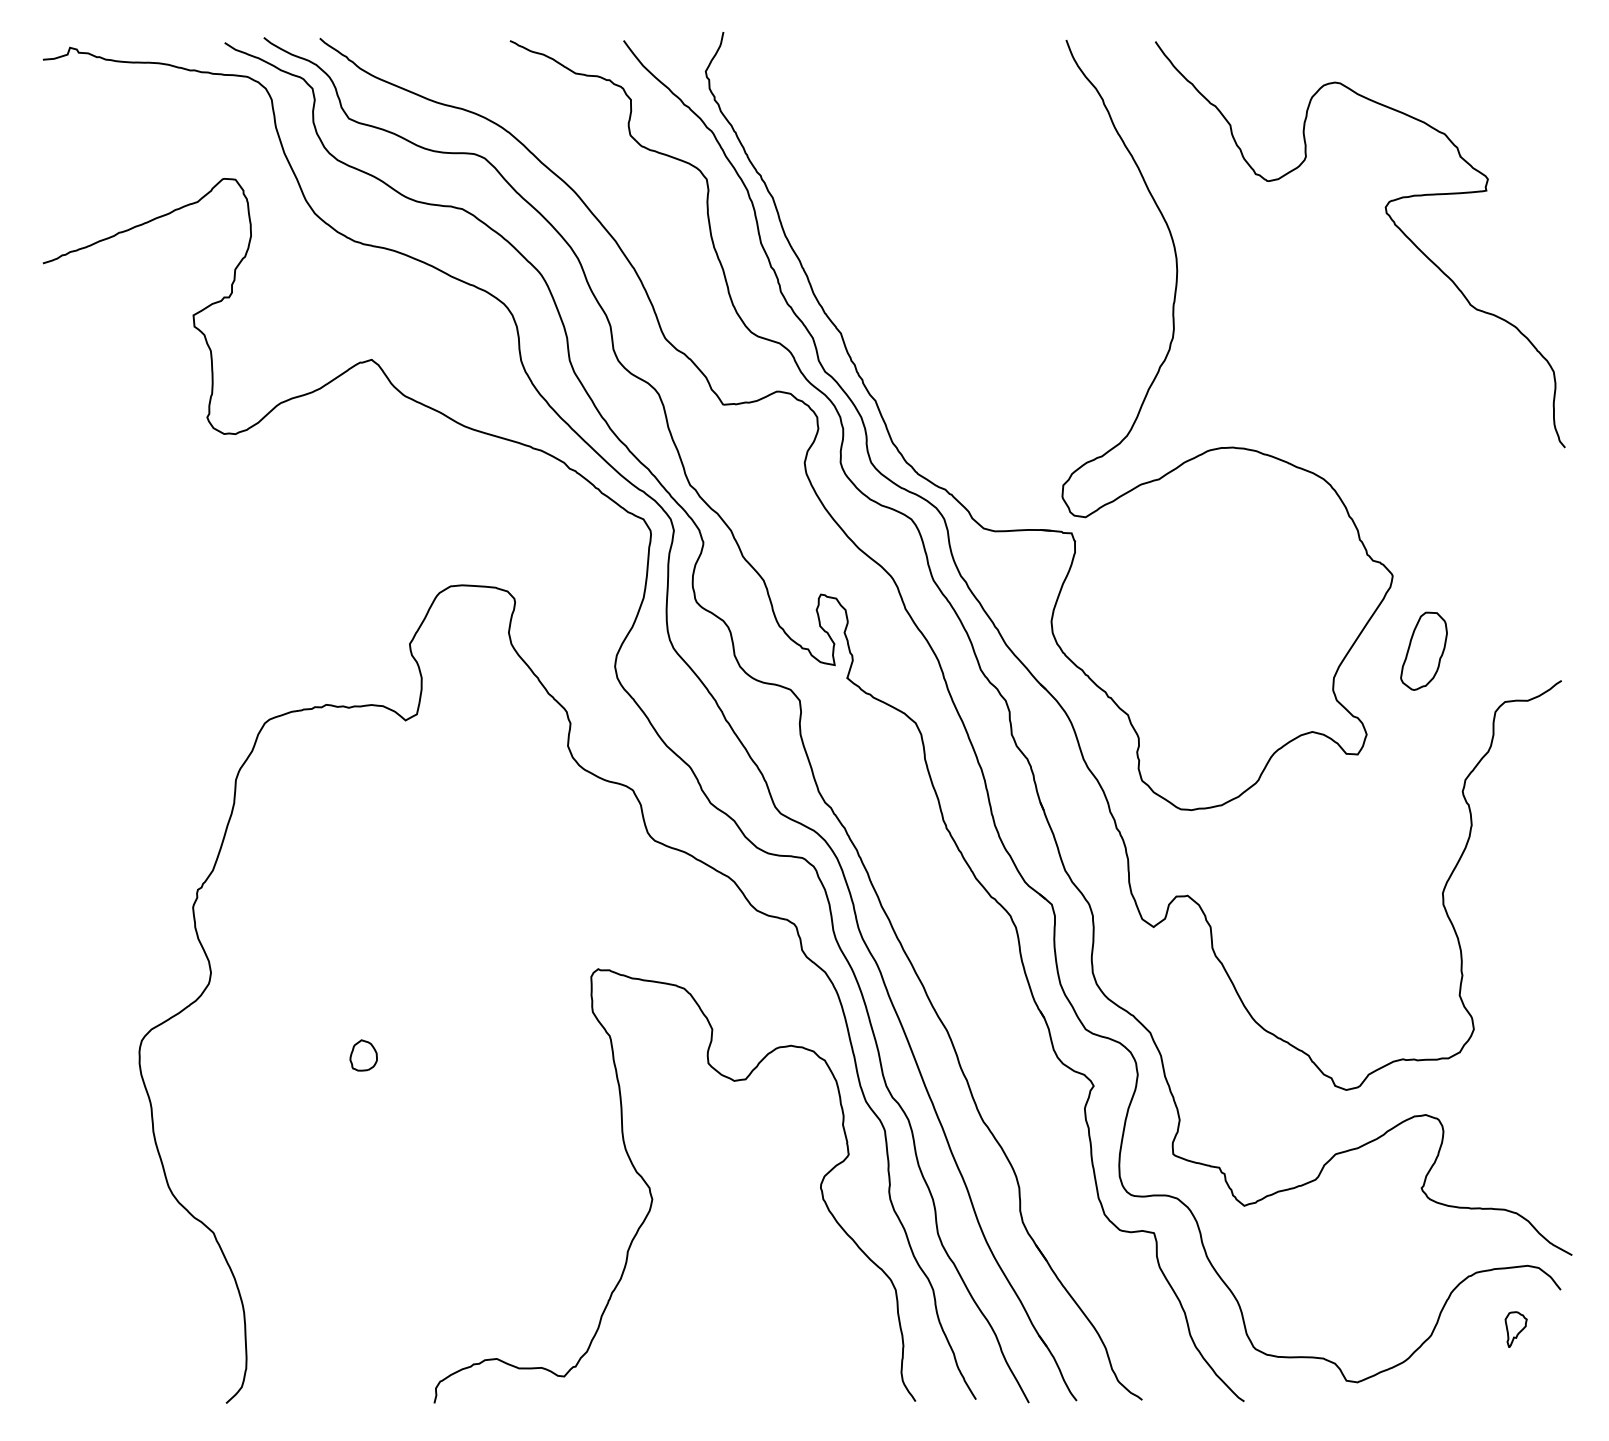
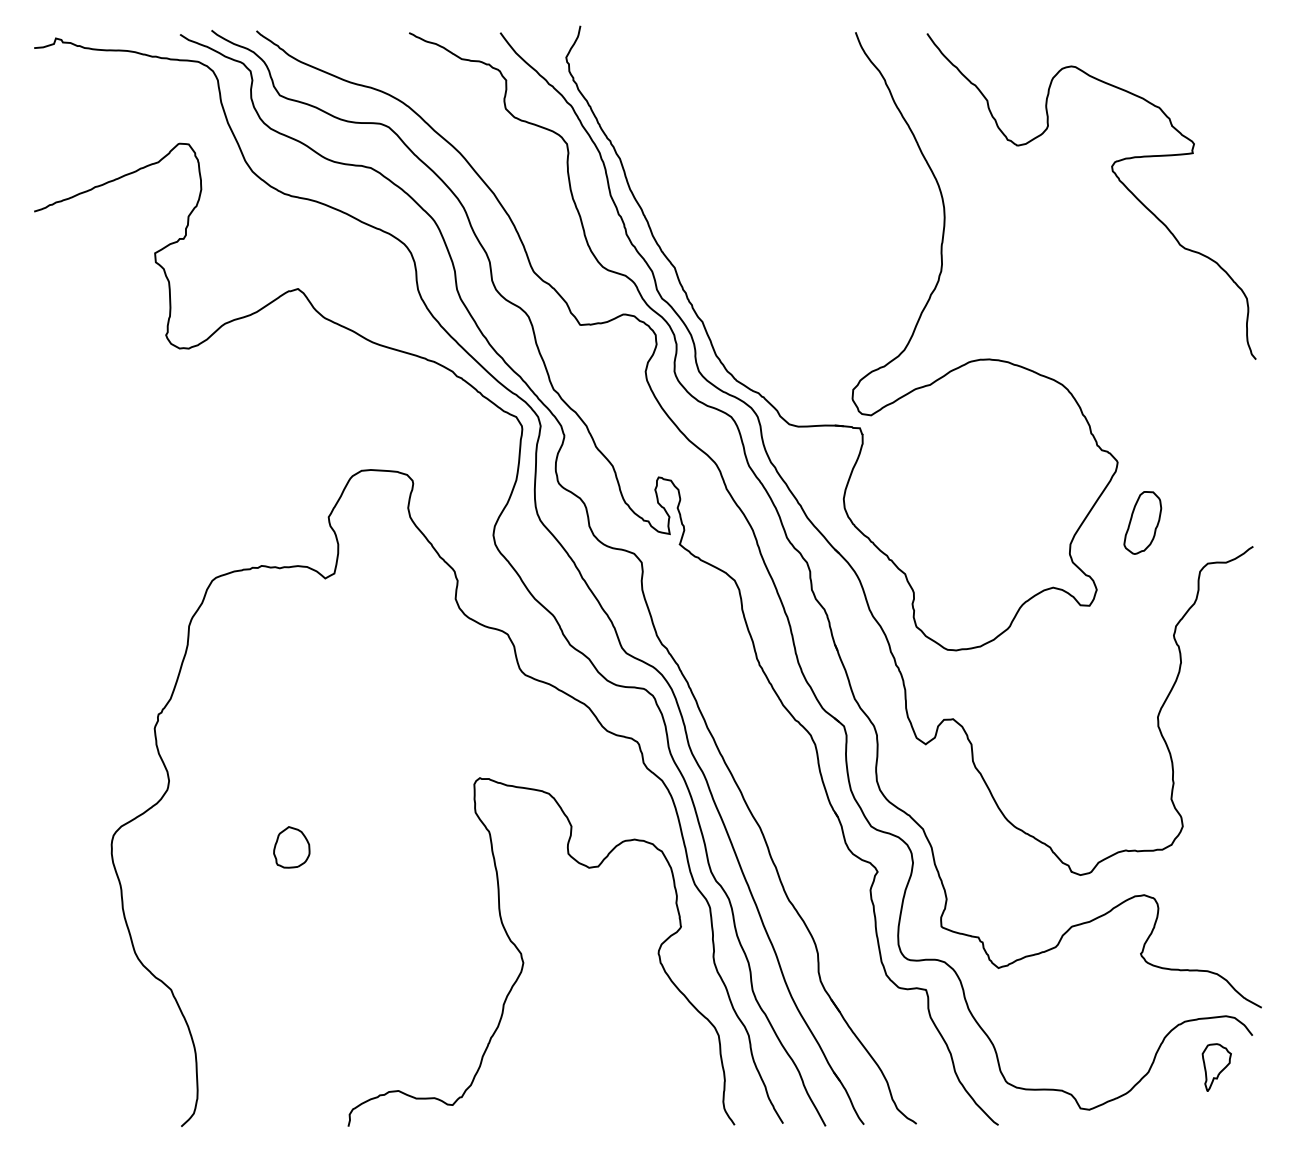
part: (363, 1055) -> (291, 847), size x1.67
part: (1515, 1329) -> (1216, 1067), size x1.67

